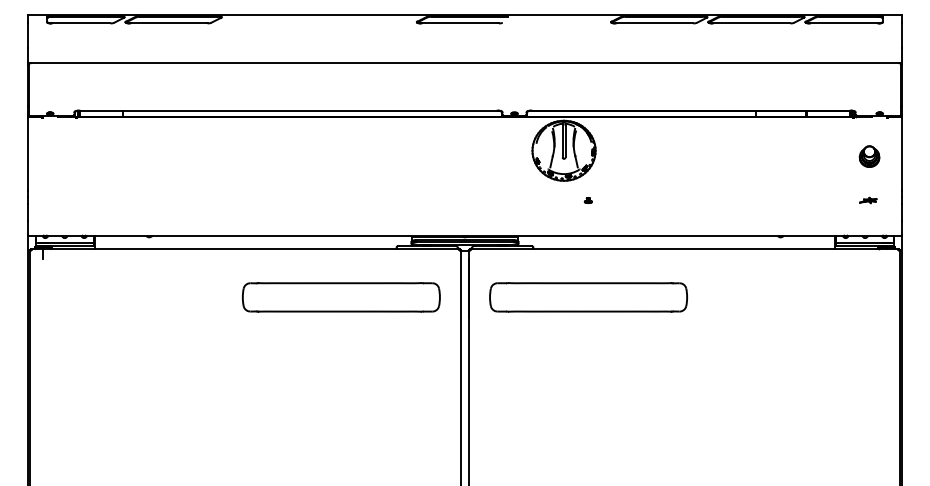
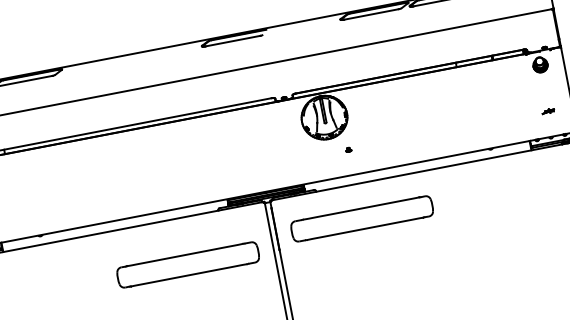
part: (869, 156) -> (540, 64), moved
part: (341, 297) -> (188, 265), moved

